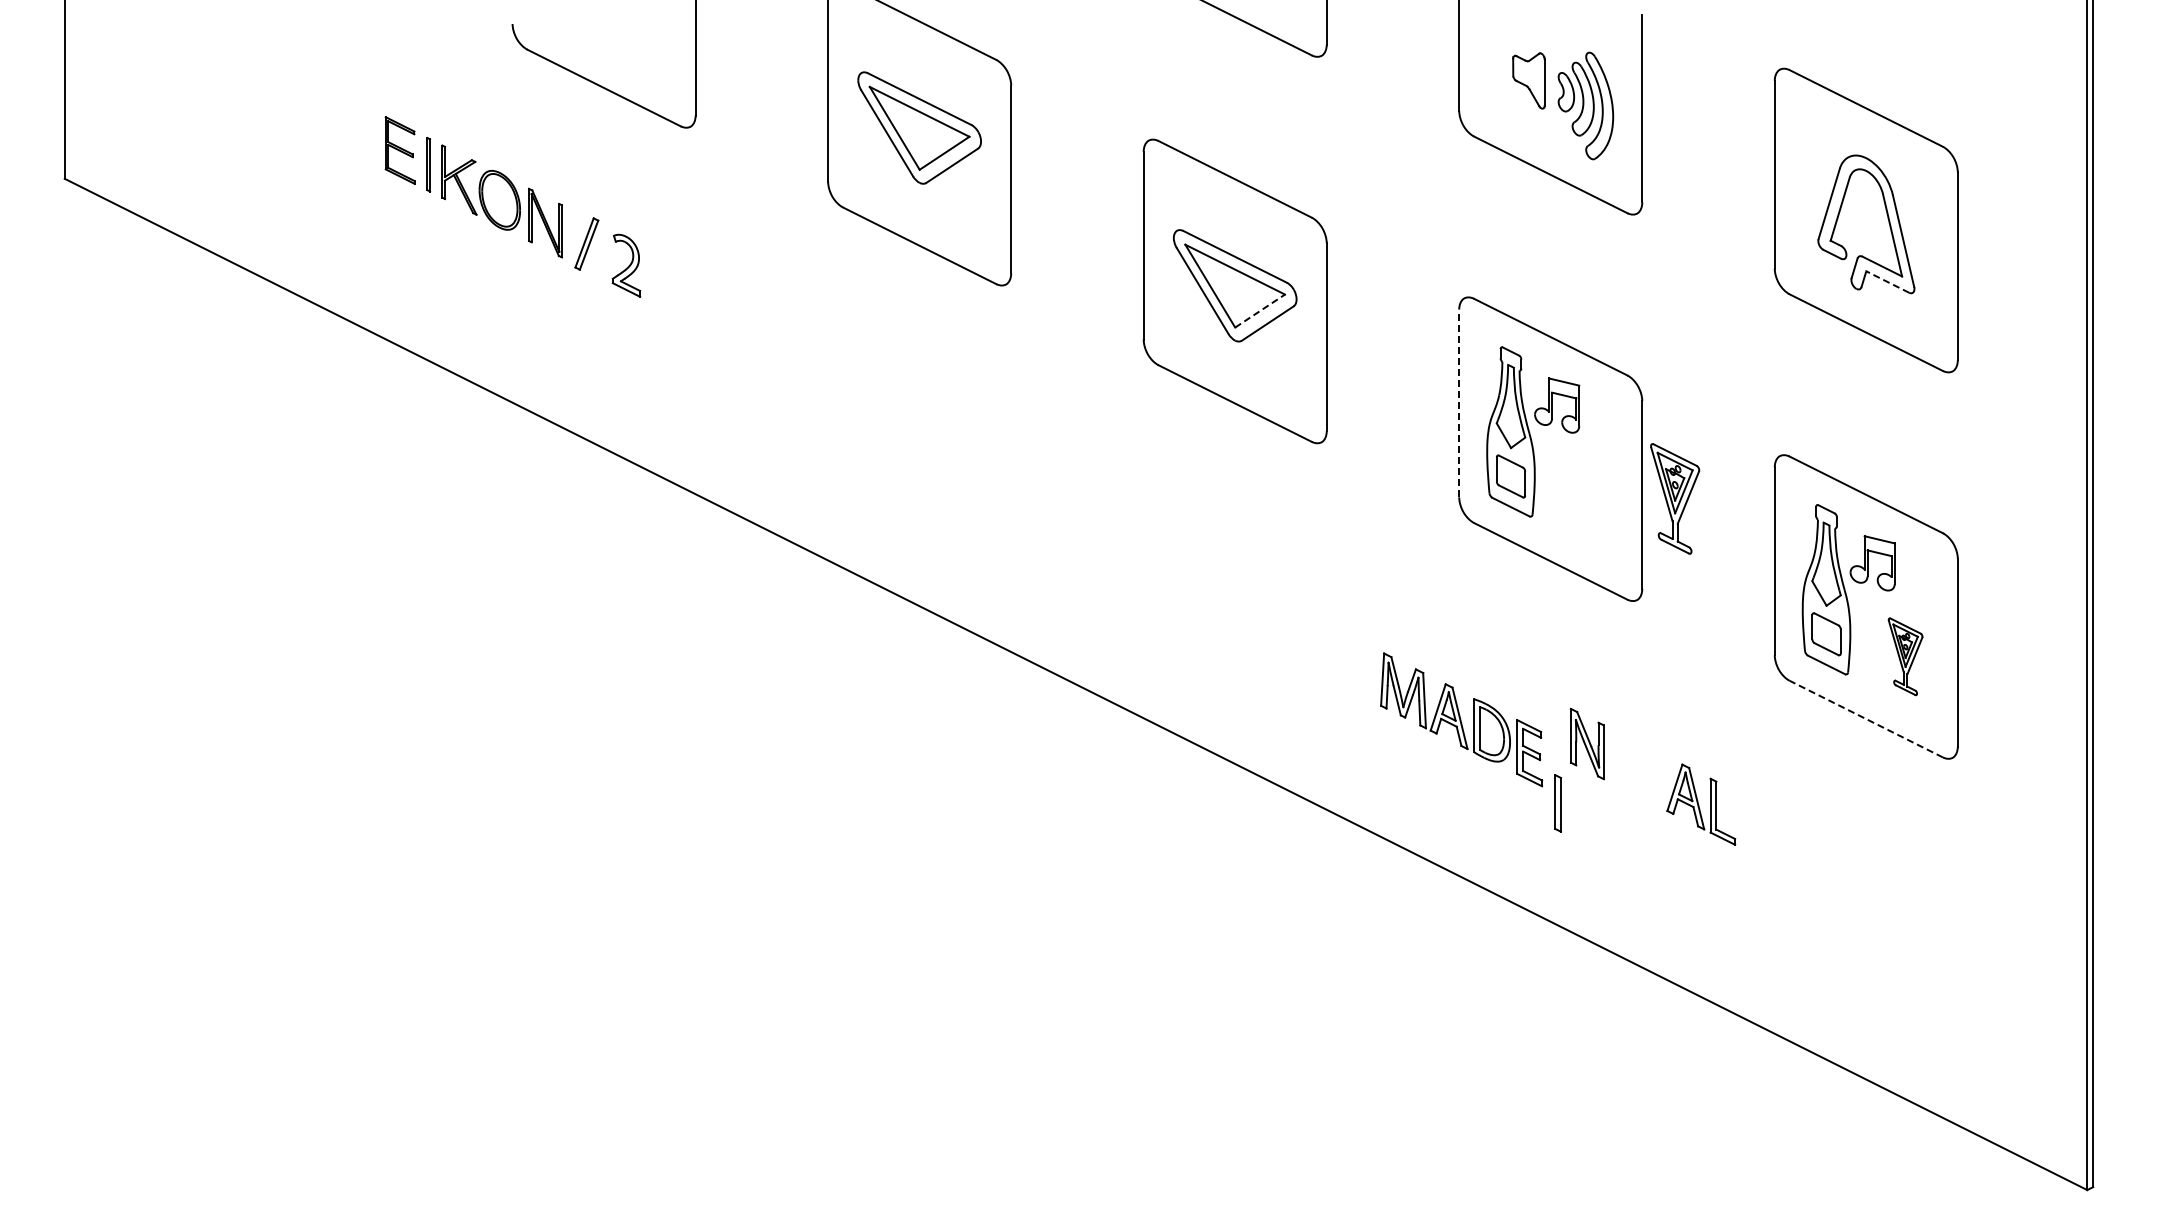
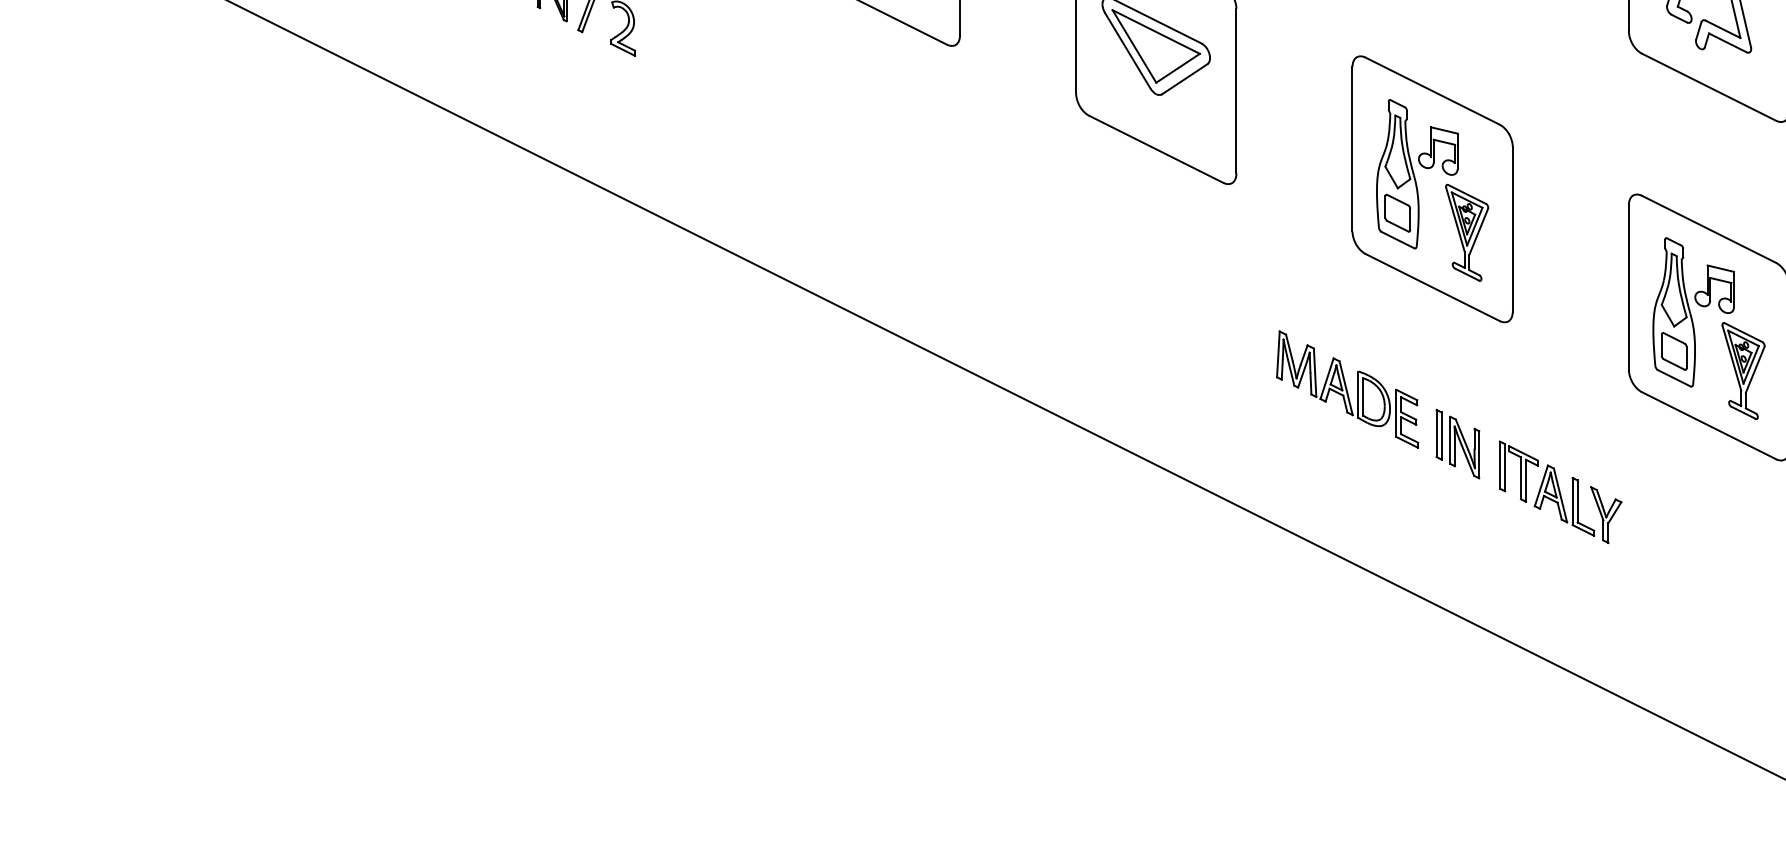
line: (1887, 282) -> (1727, 43), dashed -> solid
line: (1260, 311) -> (1178, 68), dashed -> solid
line: (1459, 403) -> (1352, 149), dashed -> solid
part: (1675, 498) -> (1467, 232), moved
part: (1905, 656) -> (1743, 370), size x1.43
part: (1461, 719) -> (1347, 389), moved
line: (1866, 719) -> (1709, 426), dashed -> solid
part: (1648, 771) -> (1518, 471), added
part: (1557, 803) -> (1438, 434), moved
part: (1748, 820) -> (1605, 514), added

